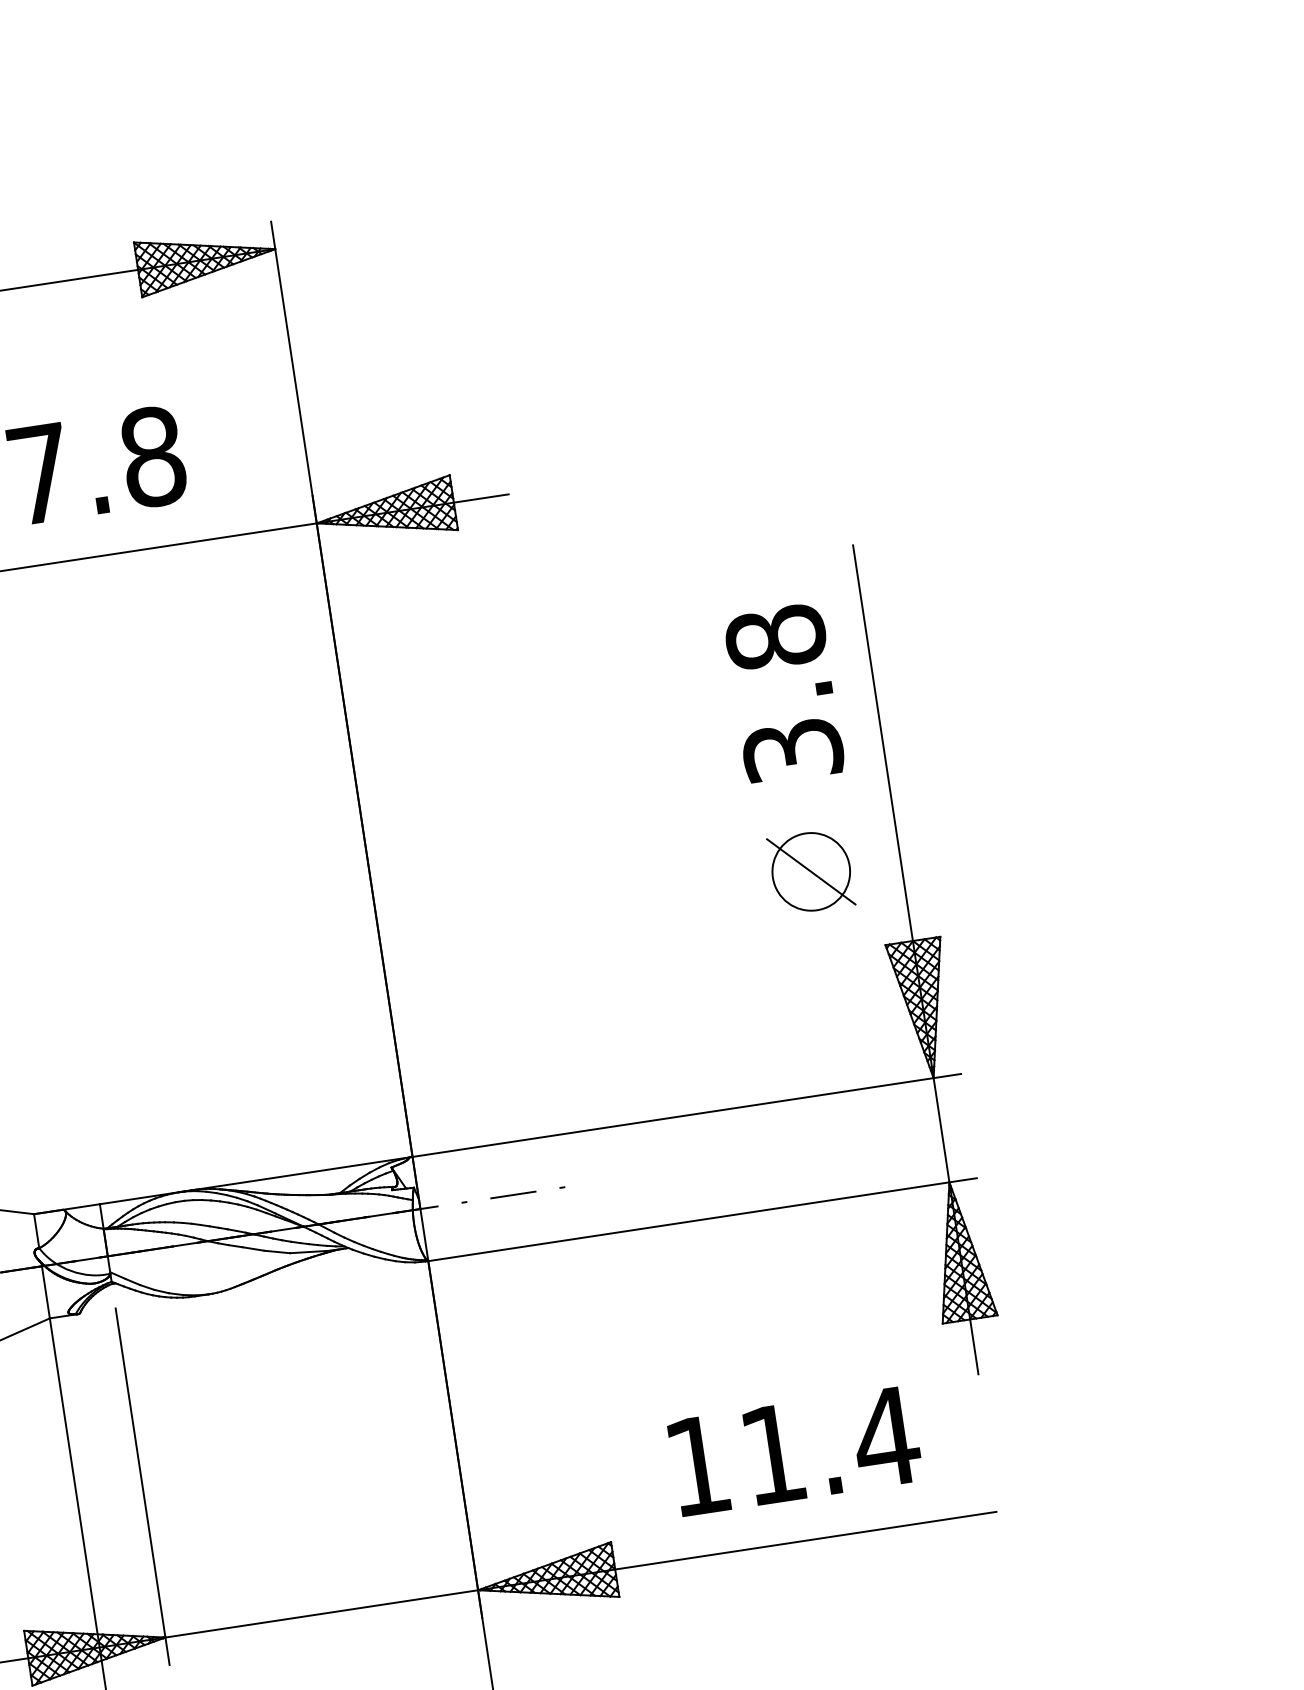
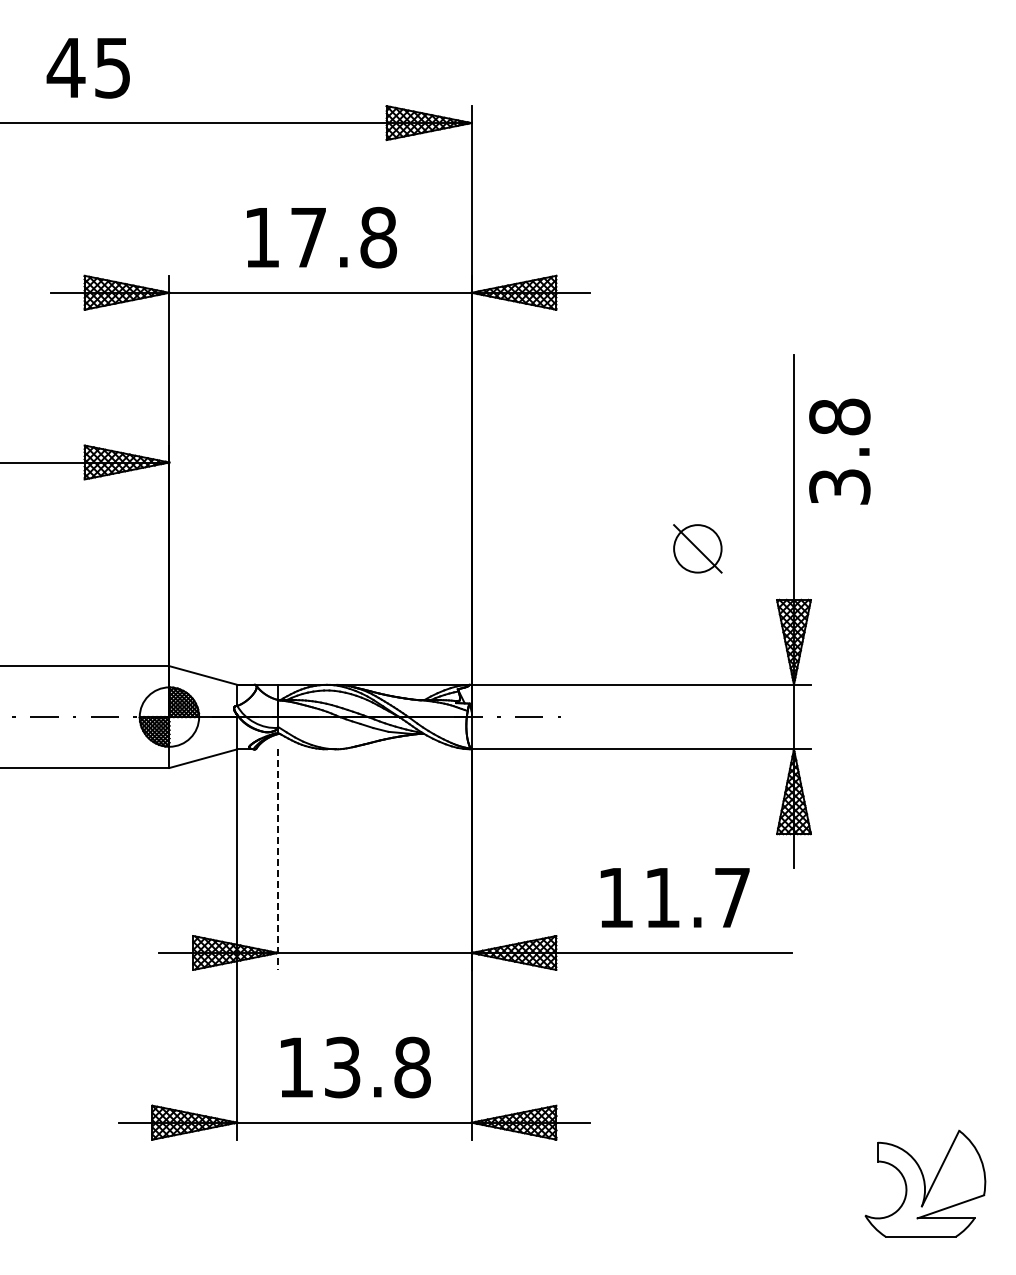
text: (783, 693) -> (839, 451), moved
part: (810, 871) -> (697, 548), moved
text: (884, 1437) -> (731, 897), 11.4 -> 11.7
line: (143, 1487) -> (278, 860), solid -> dashed

